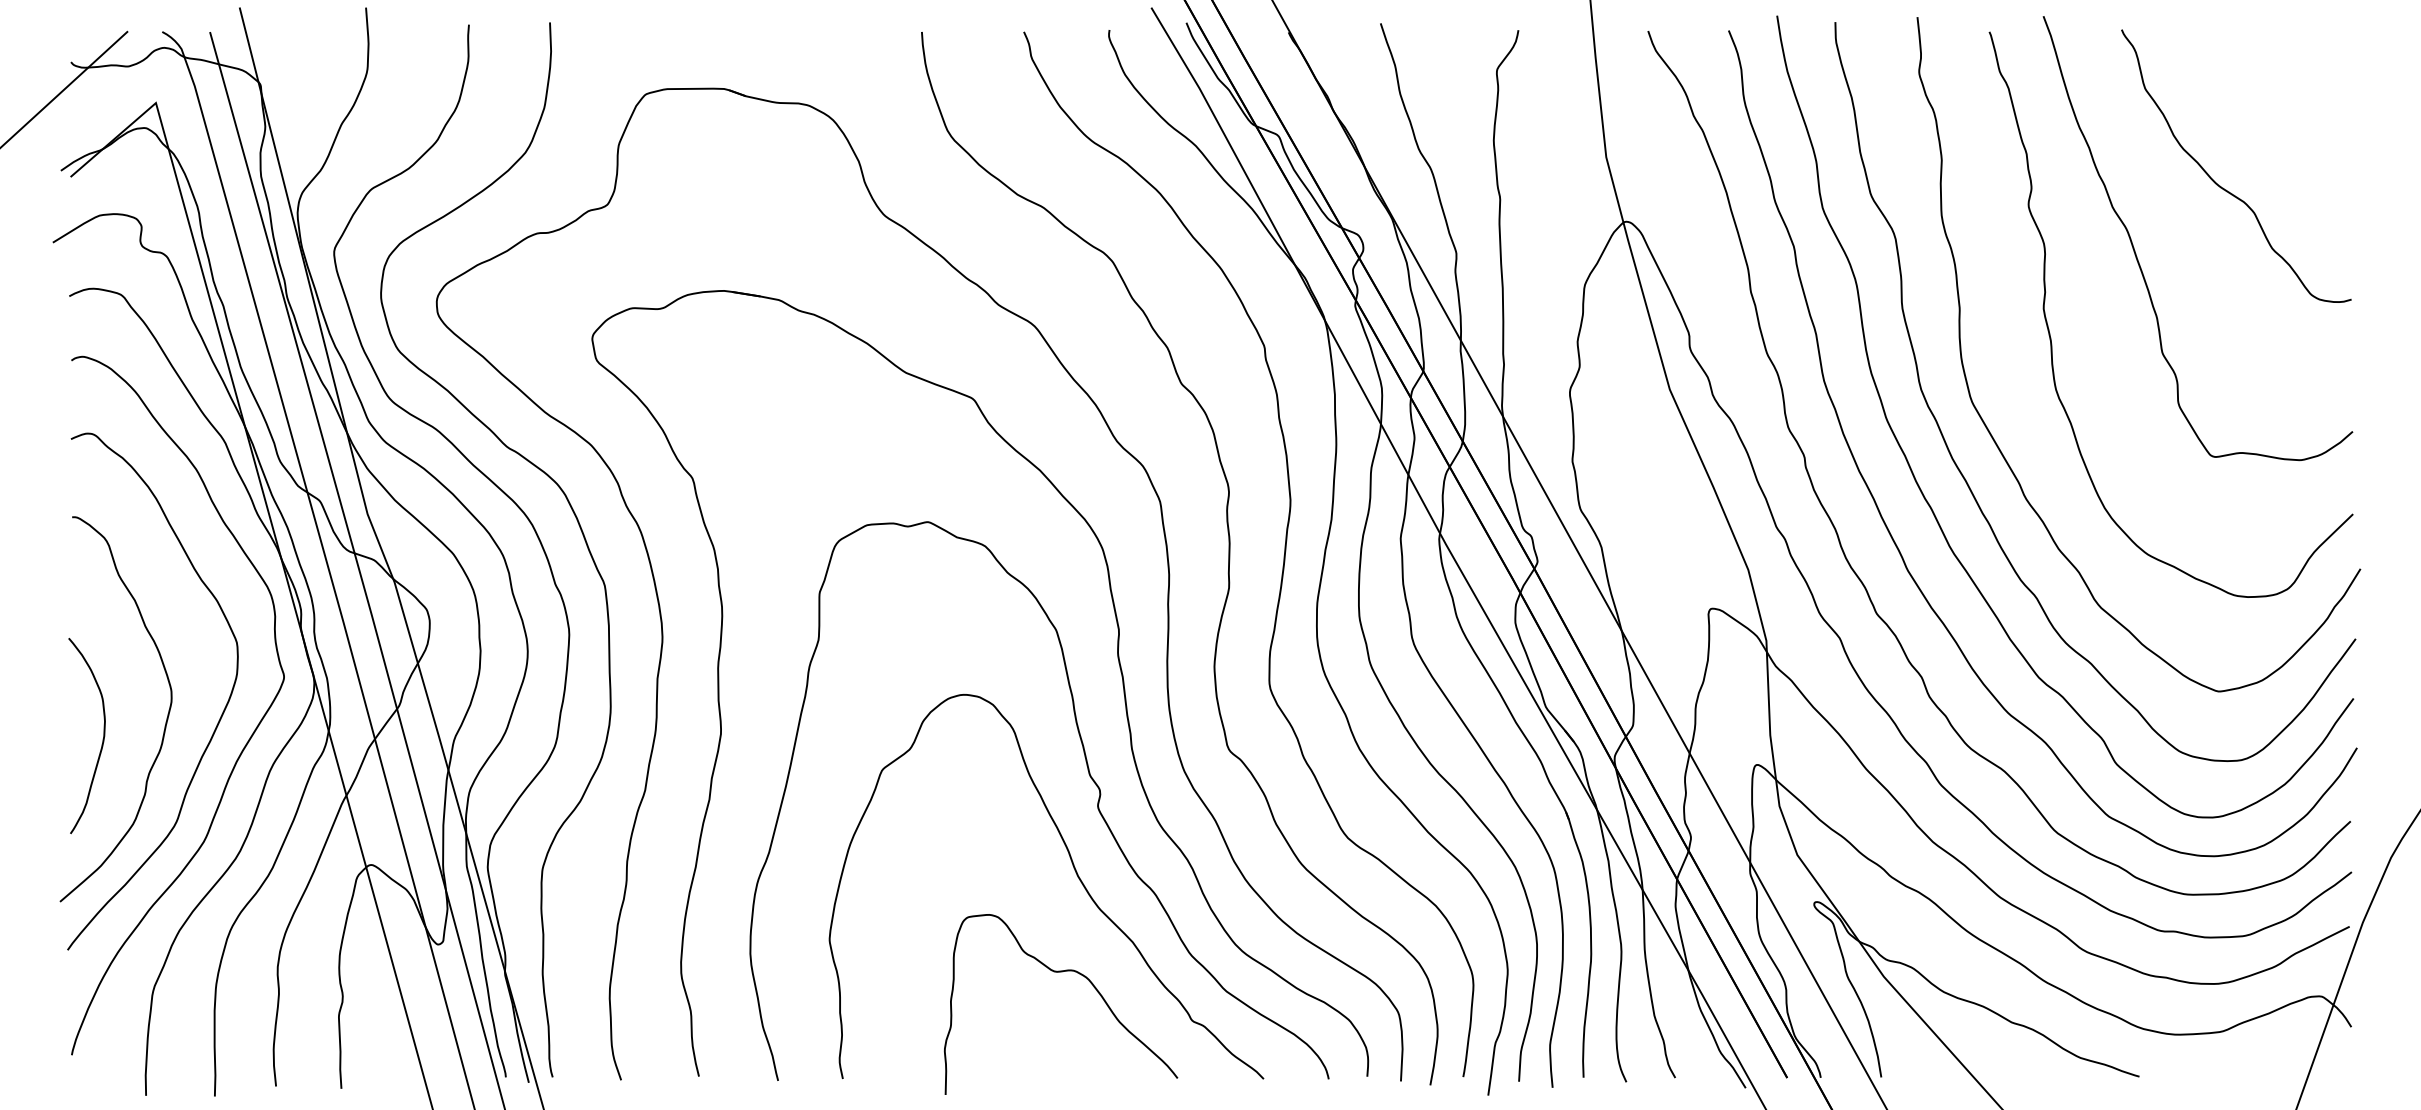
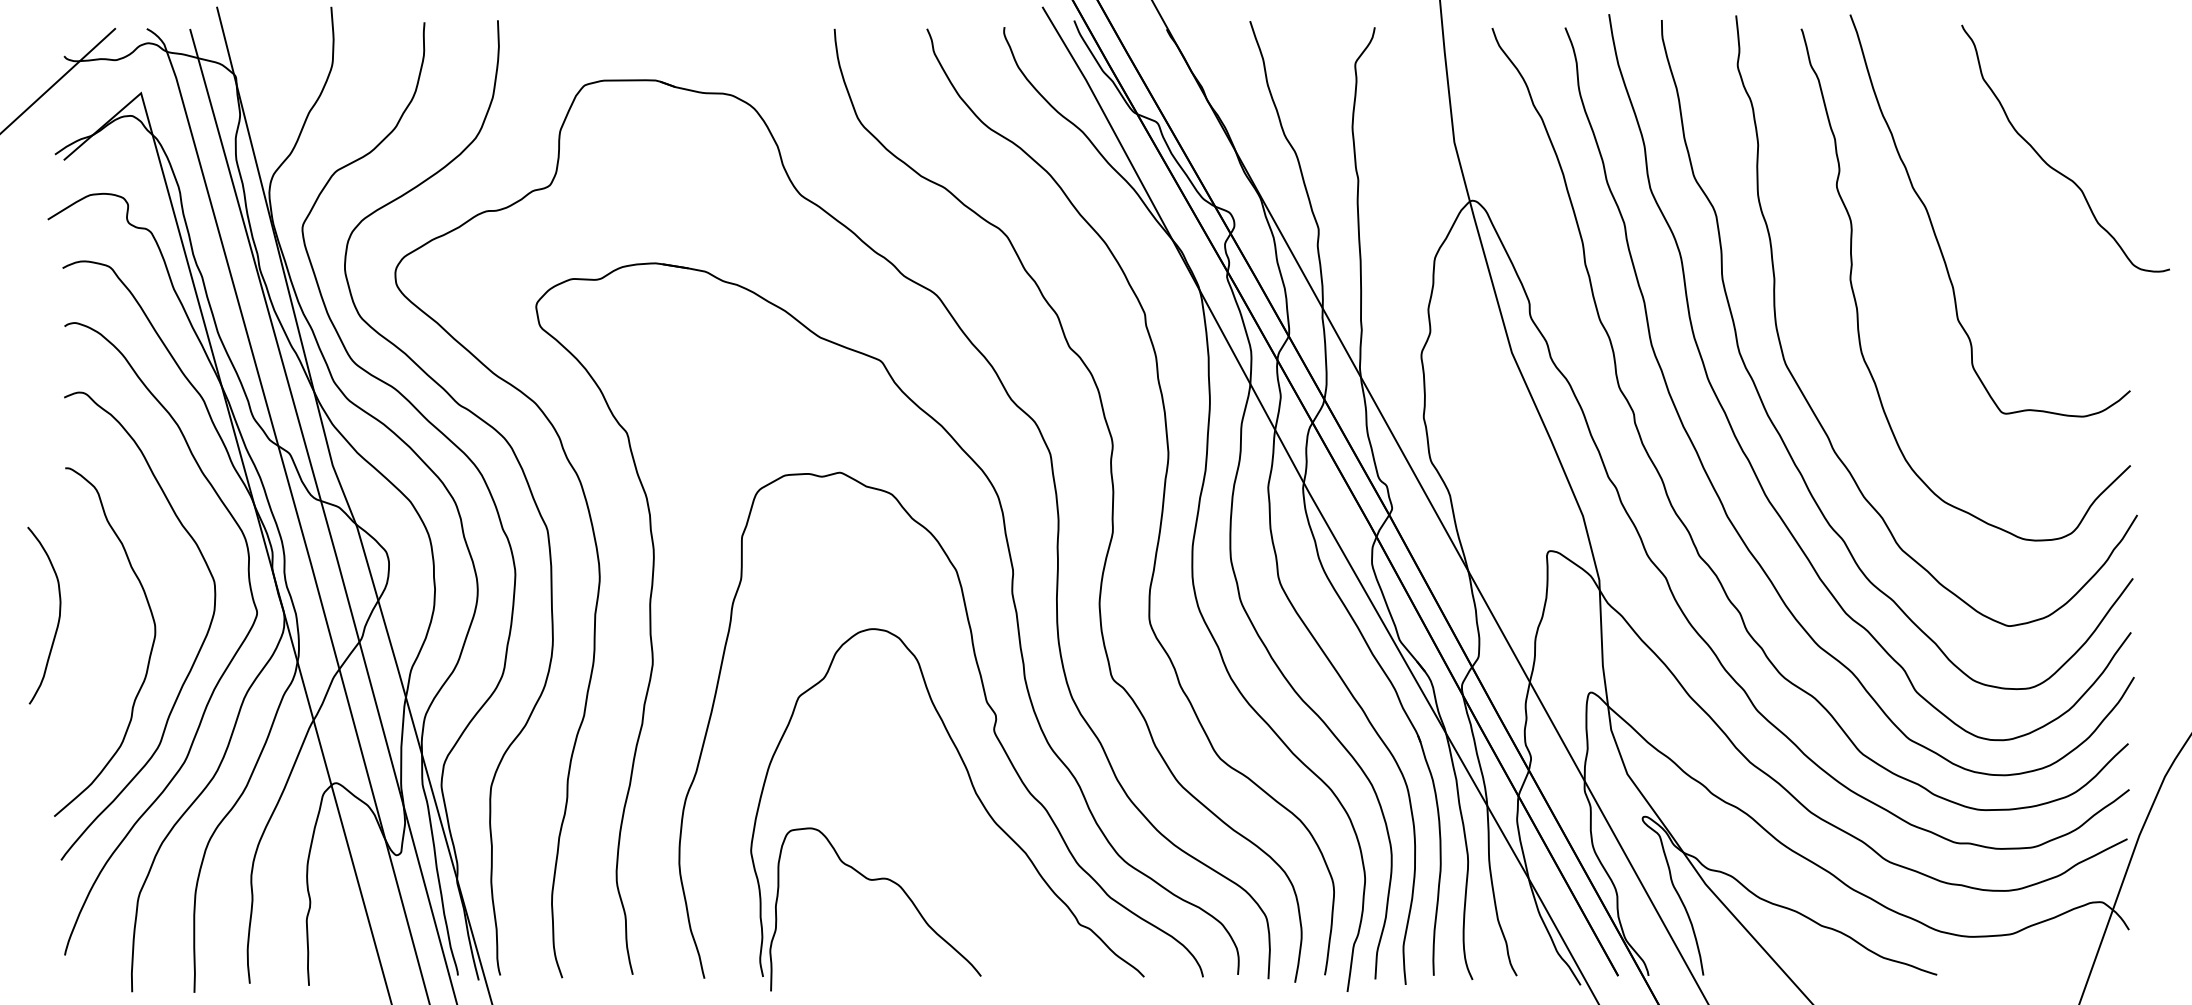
curve: (2223, 187) -> (2054, 167), moved
curve: (102, 739) -> (58, 618), moved
curve: (1061, 972) -> (875, 880), moved

